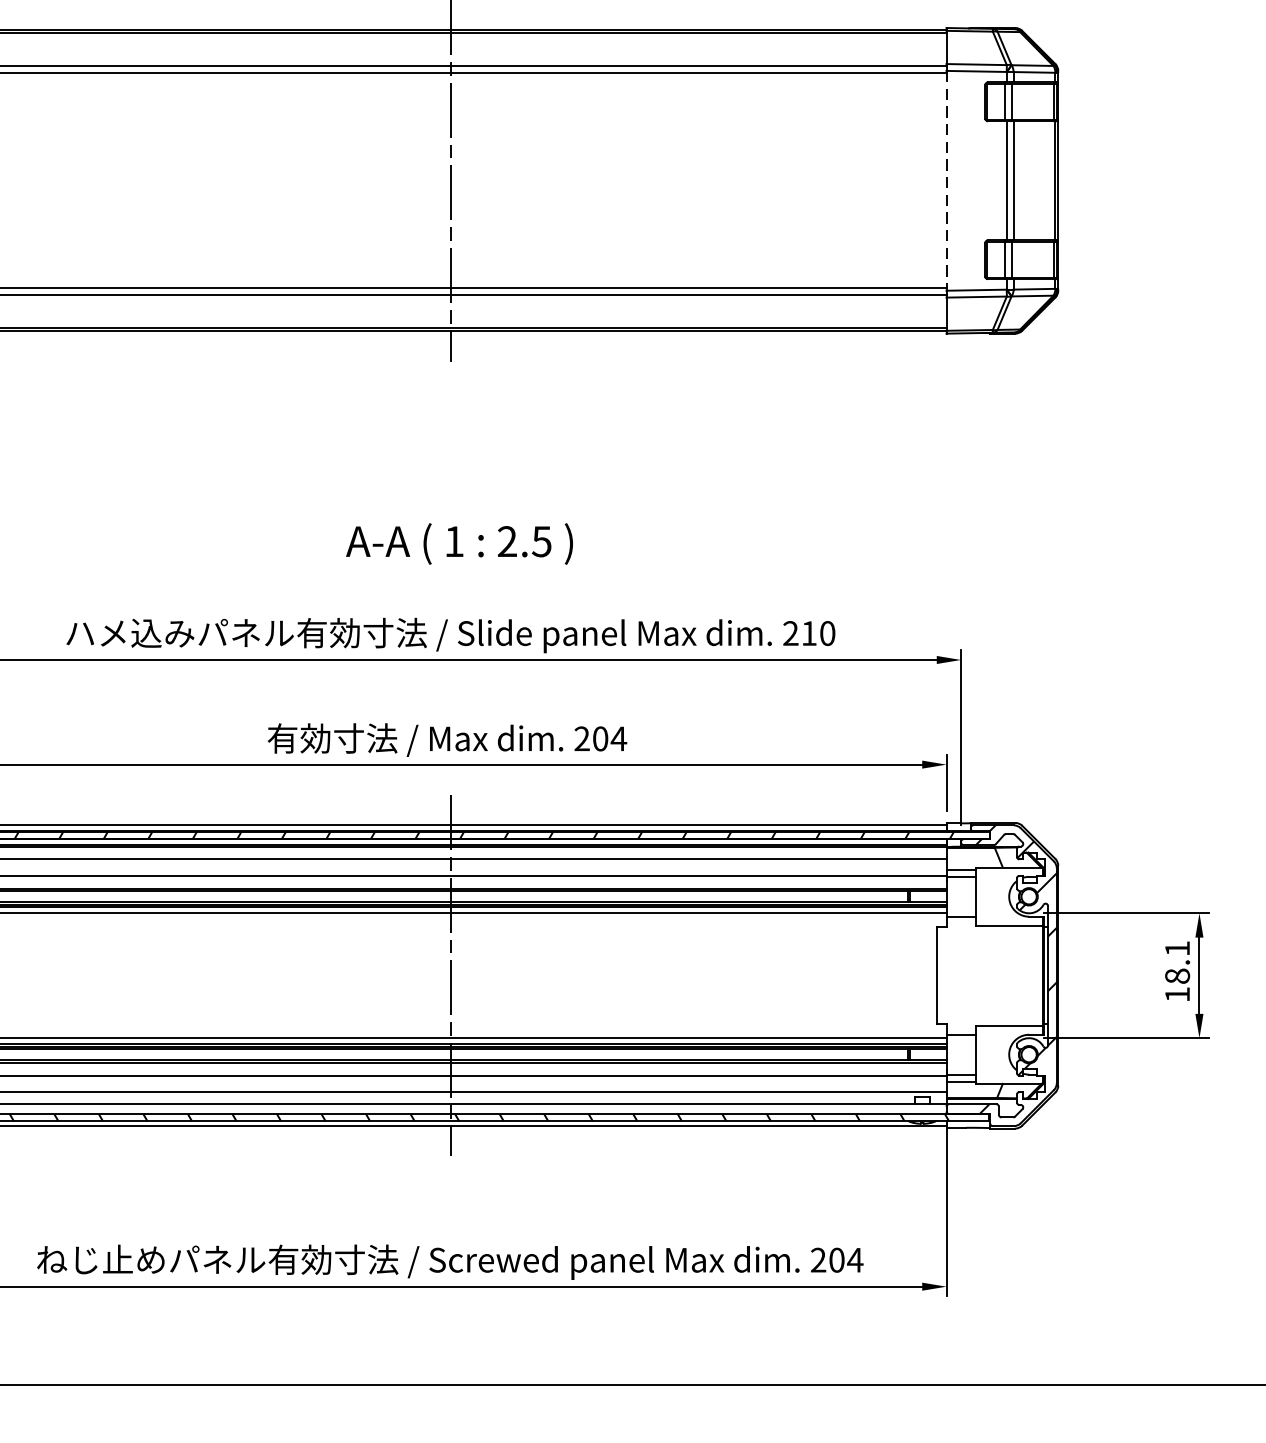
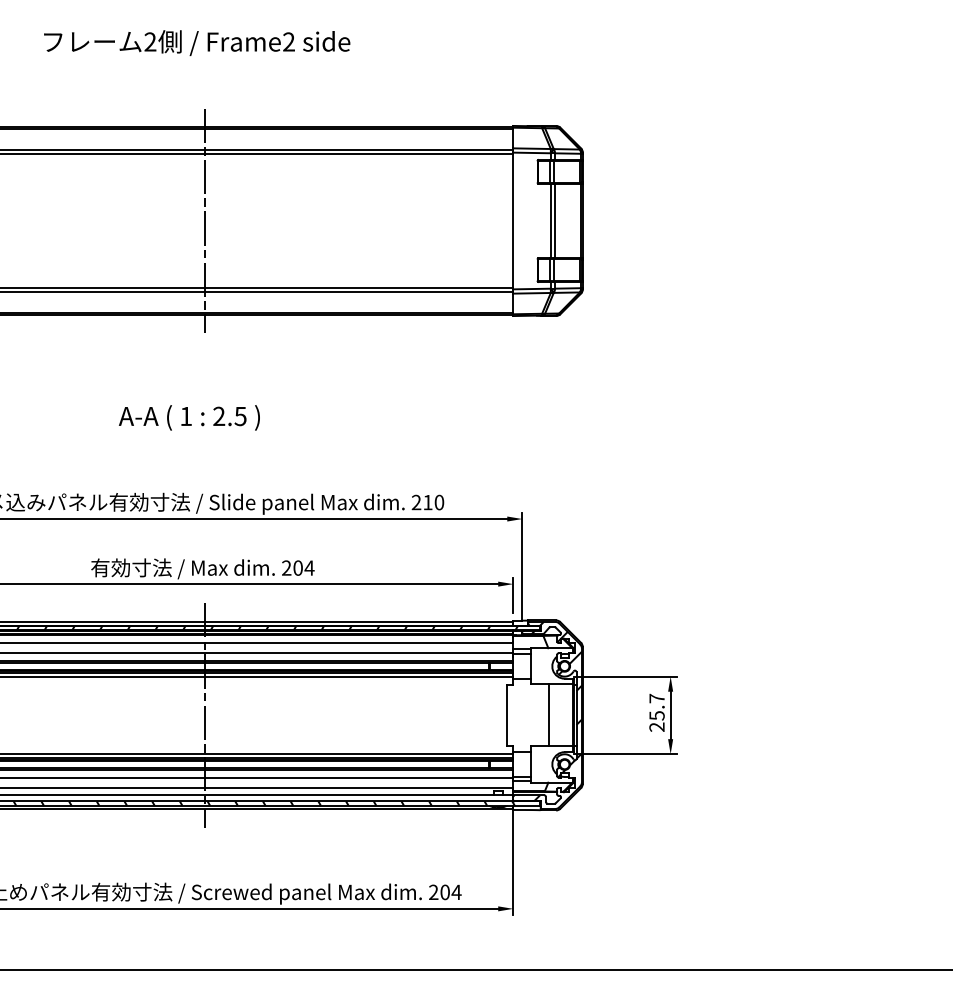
line: (946, 181) -> (513, 221), dashed -> solid
text: (459, 543) -> (189, 417), moved
text: (1176, 971) -> (656, 712), 18.1 -> 25.7
line: (1003, 975) -> (548, 715), added

